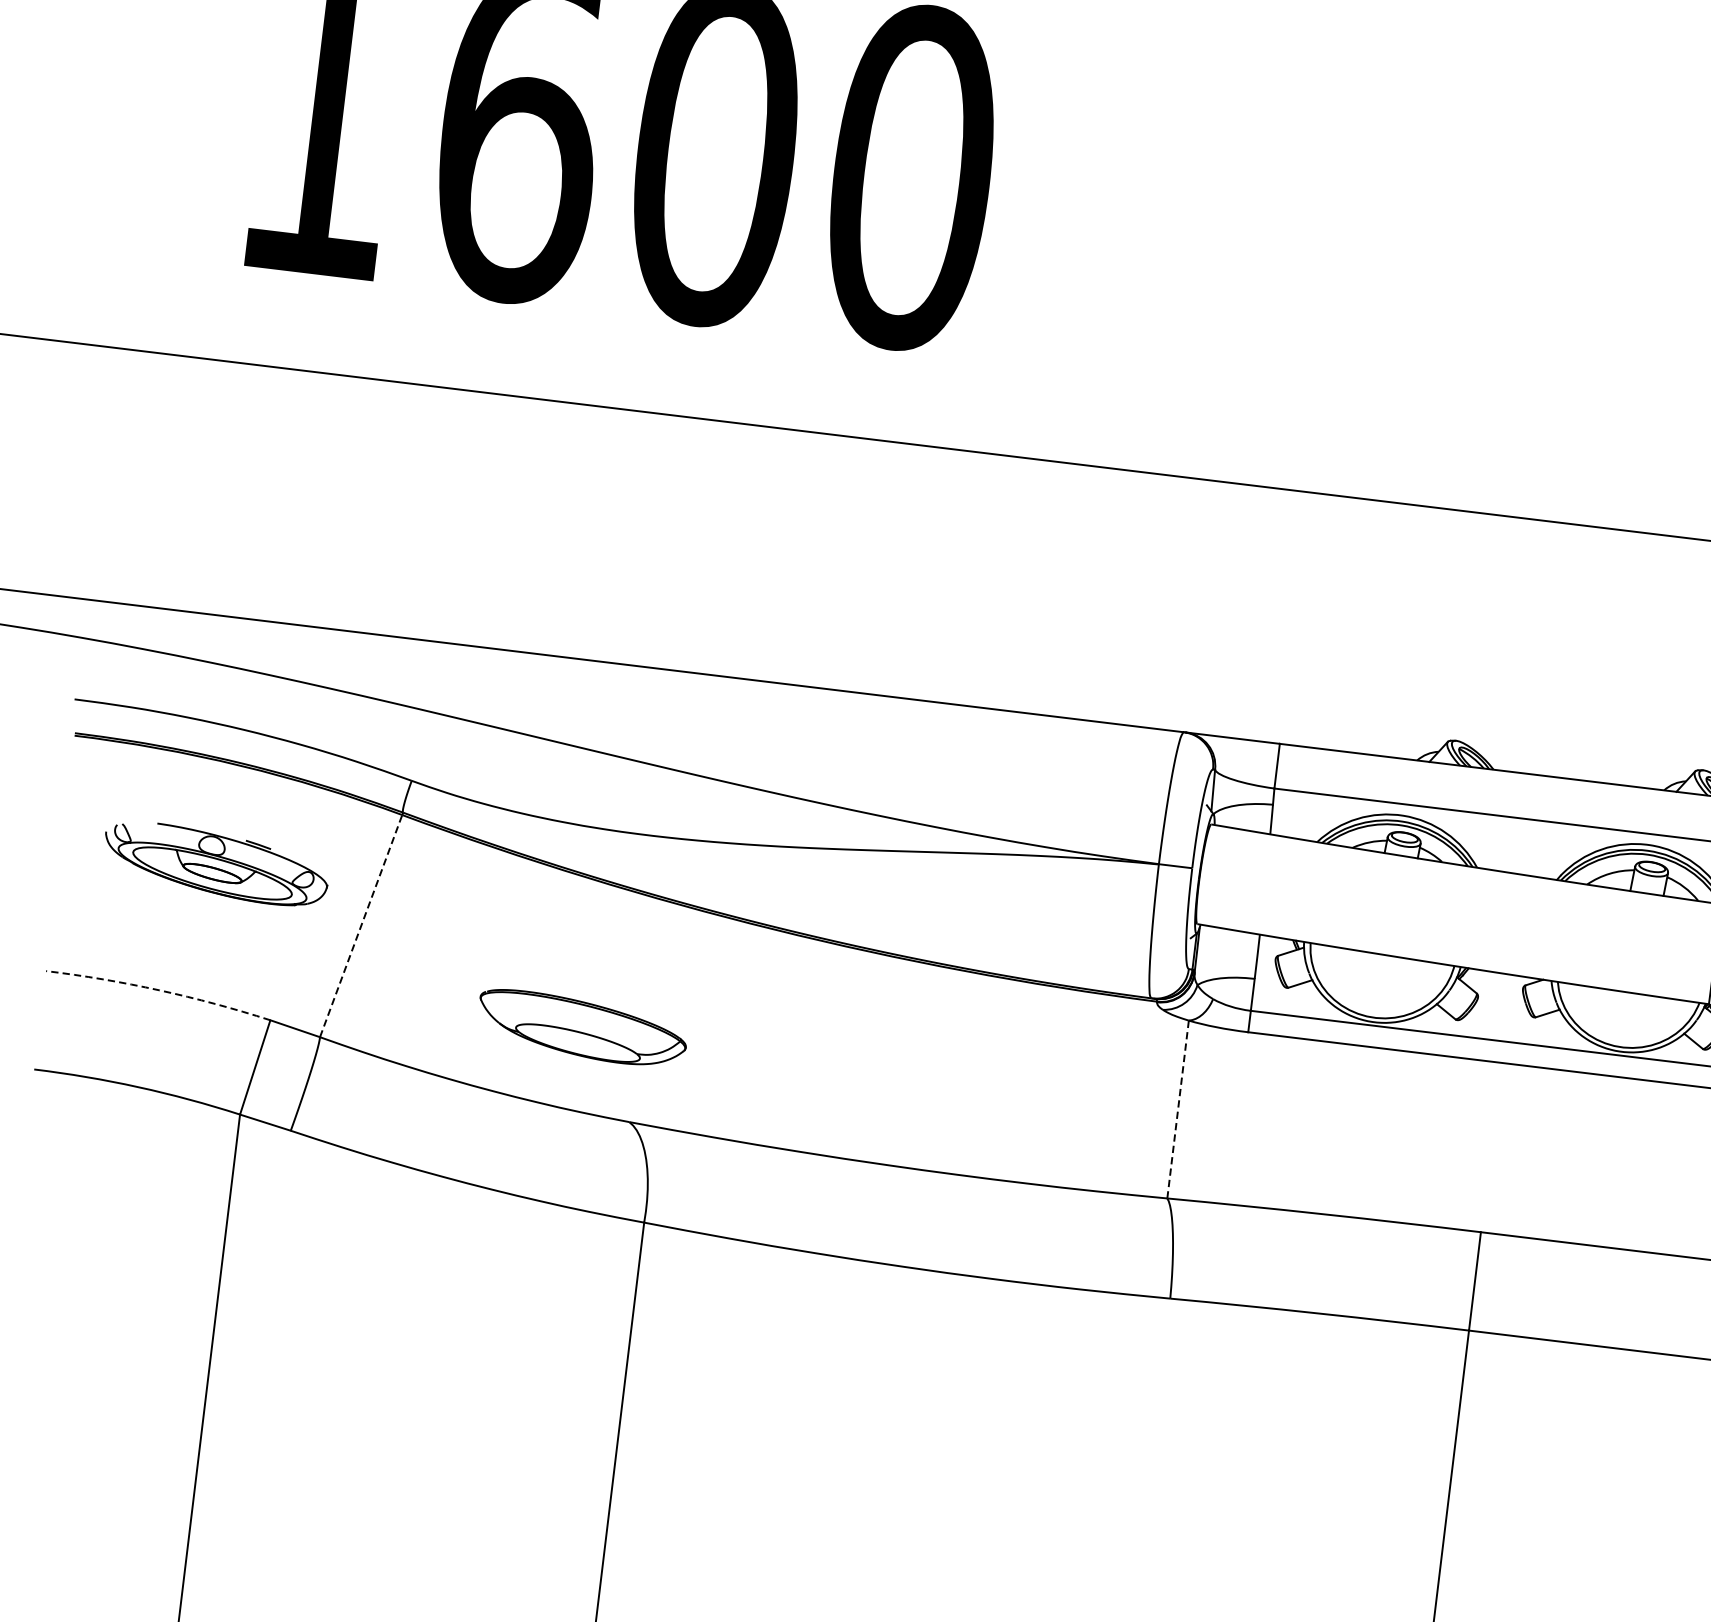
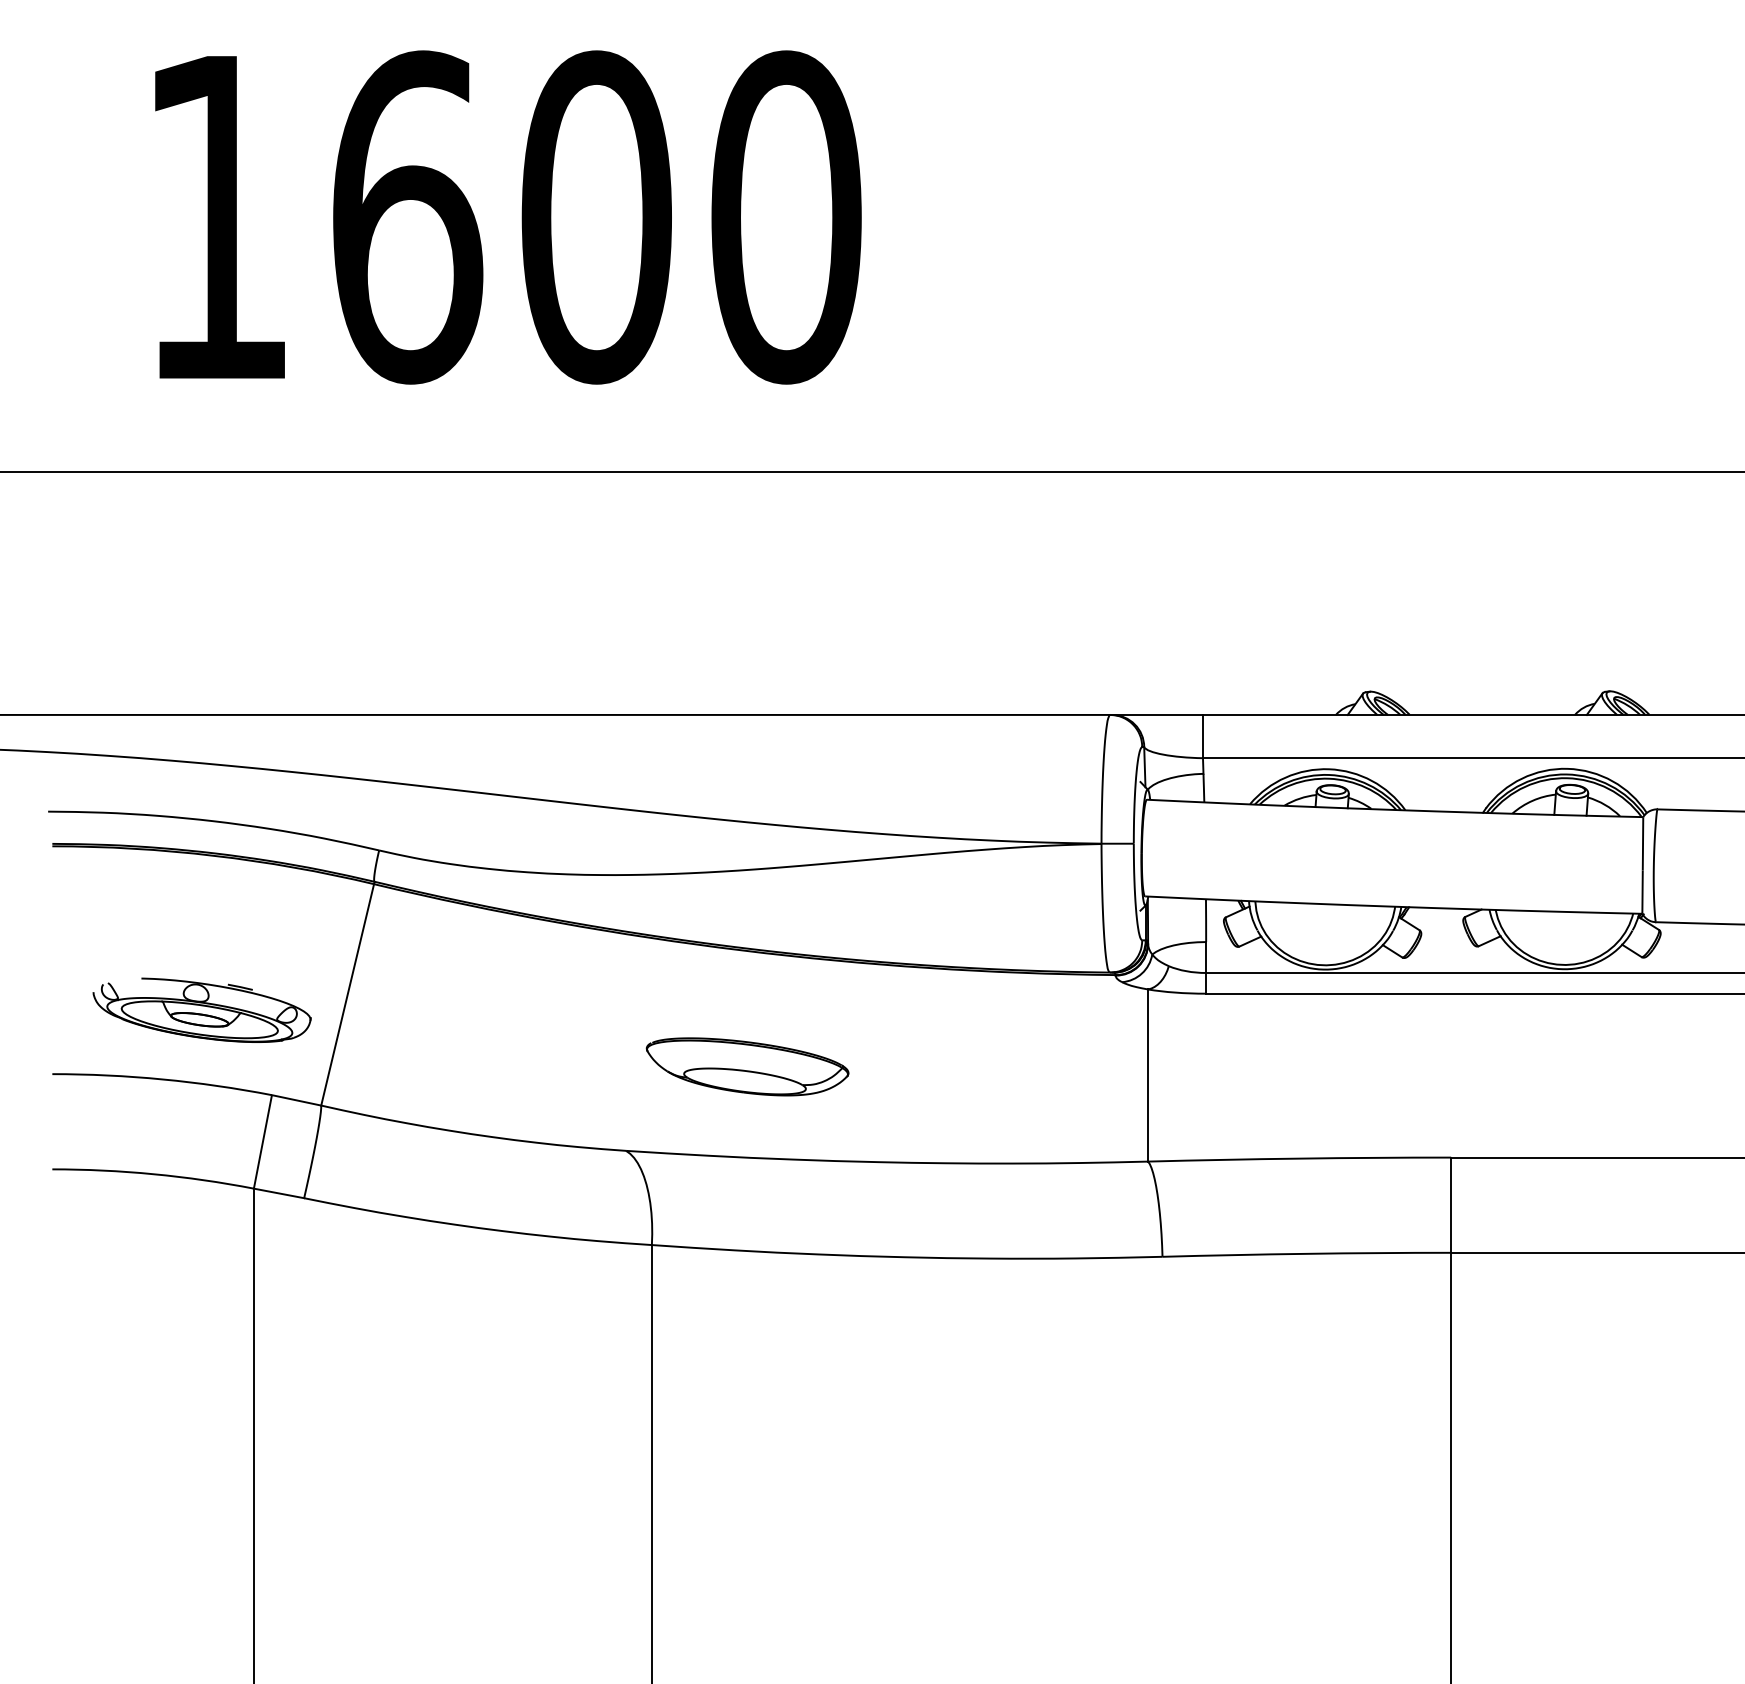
part: (215, 863) -> (201, 1009), moved
line: (361, 925) -> (347, 994), dashed -> solid
arc: (159, 990) -> (162, 1079), dashed -> solid
part: (582, 1027) -> (747, 1066), moved
line: (1178, 1109) -> (1148, 1075), dashed -> solid

